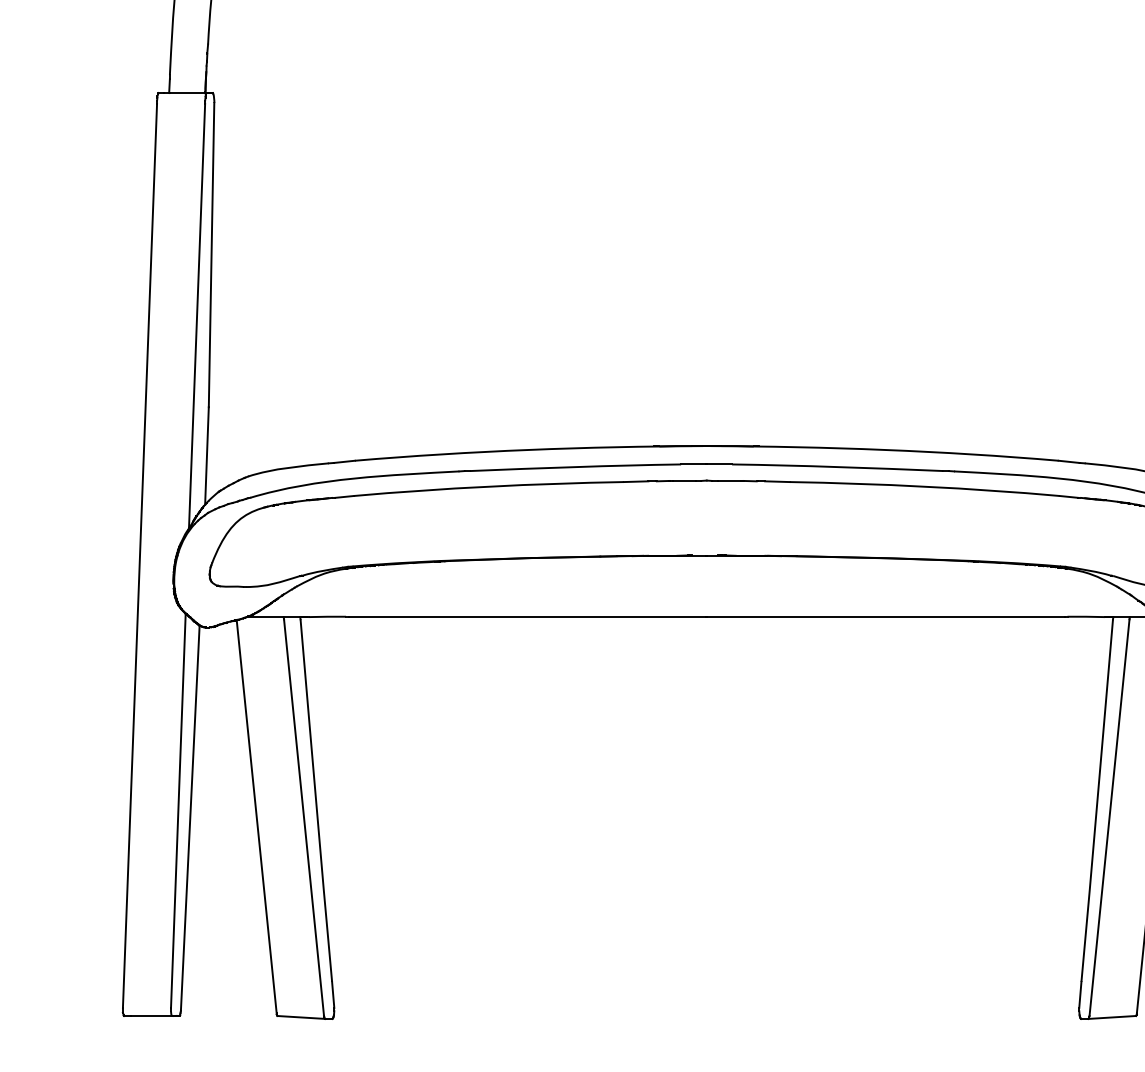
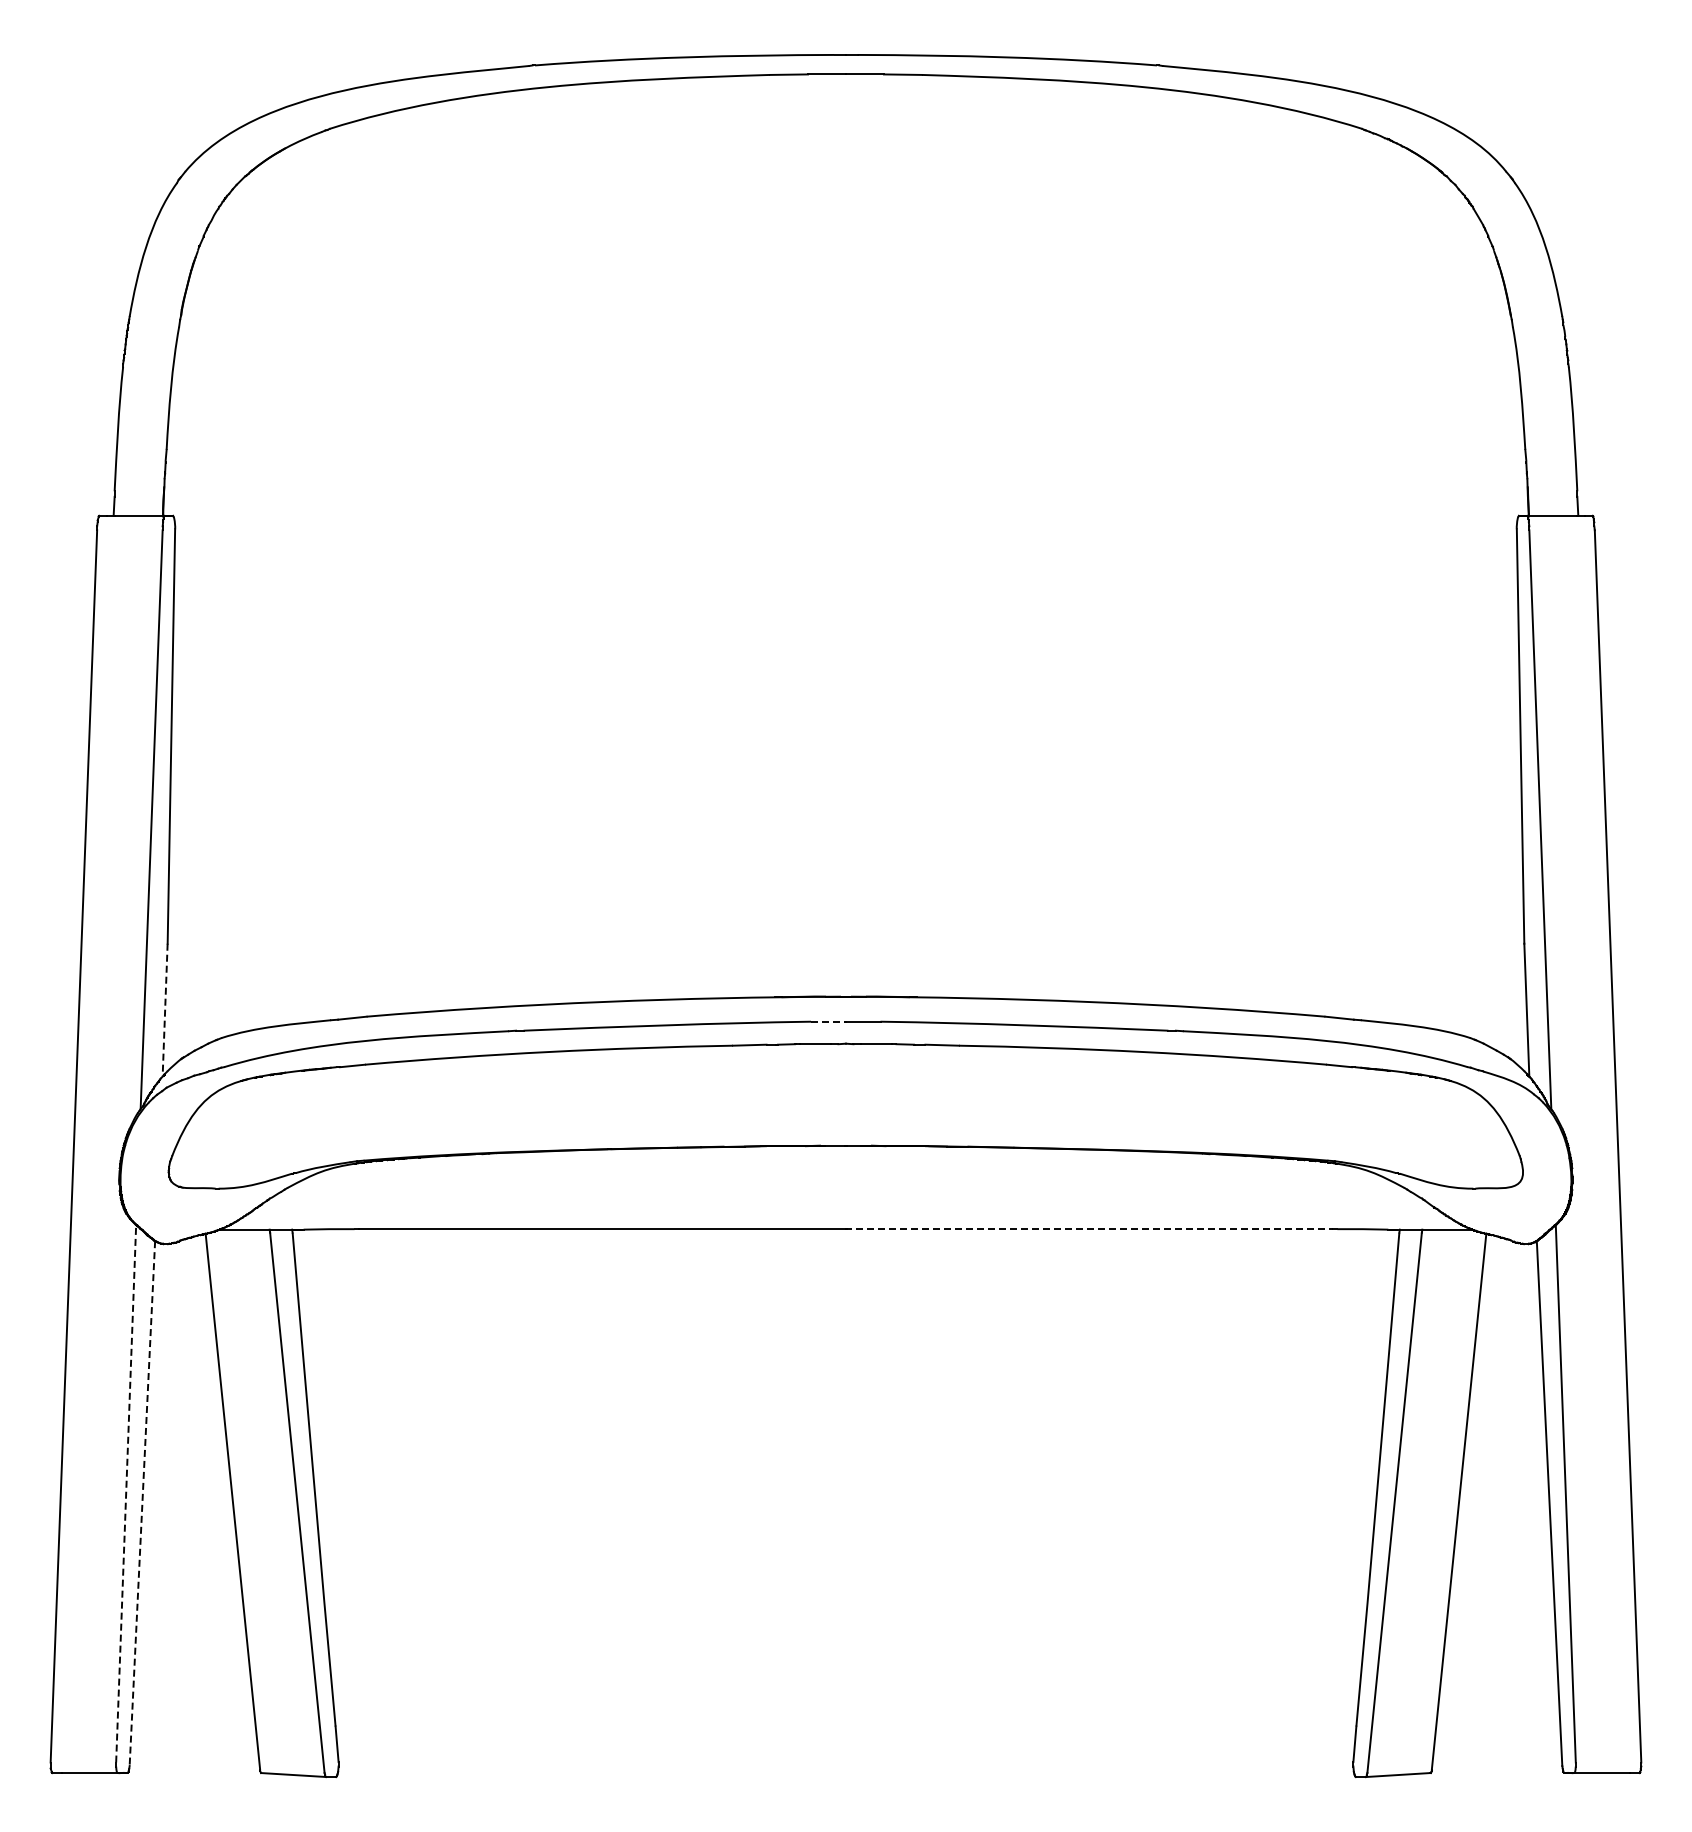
line: (207, 456) -> (165, 1010), solid -> dashed
line: (693, 464) -> (828, 1021), solid -> dashed
line: (885, 616) -> (1089, 1229), solid -> dashed
line: (178, 810) -> (126, 1493), solid -> dashed
line: (190, 818) -> (142, 1503), solid -> dashed

